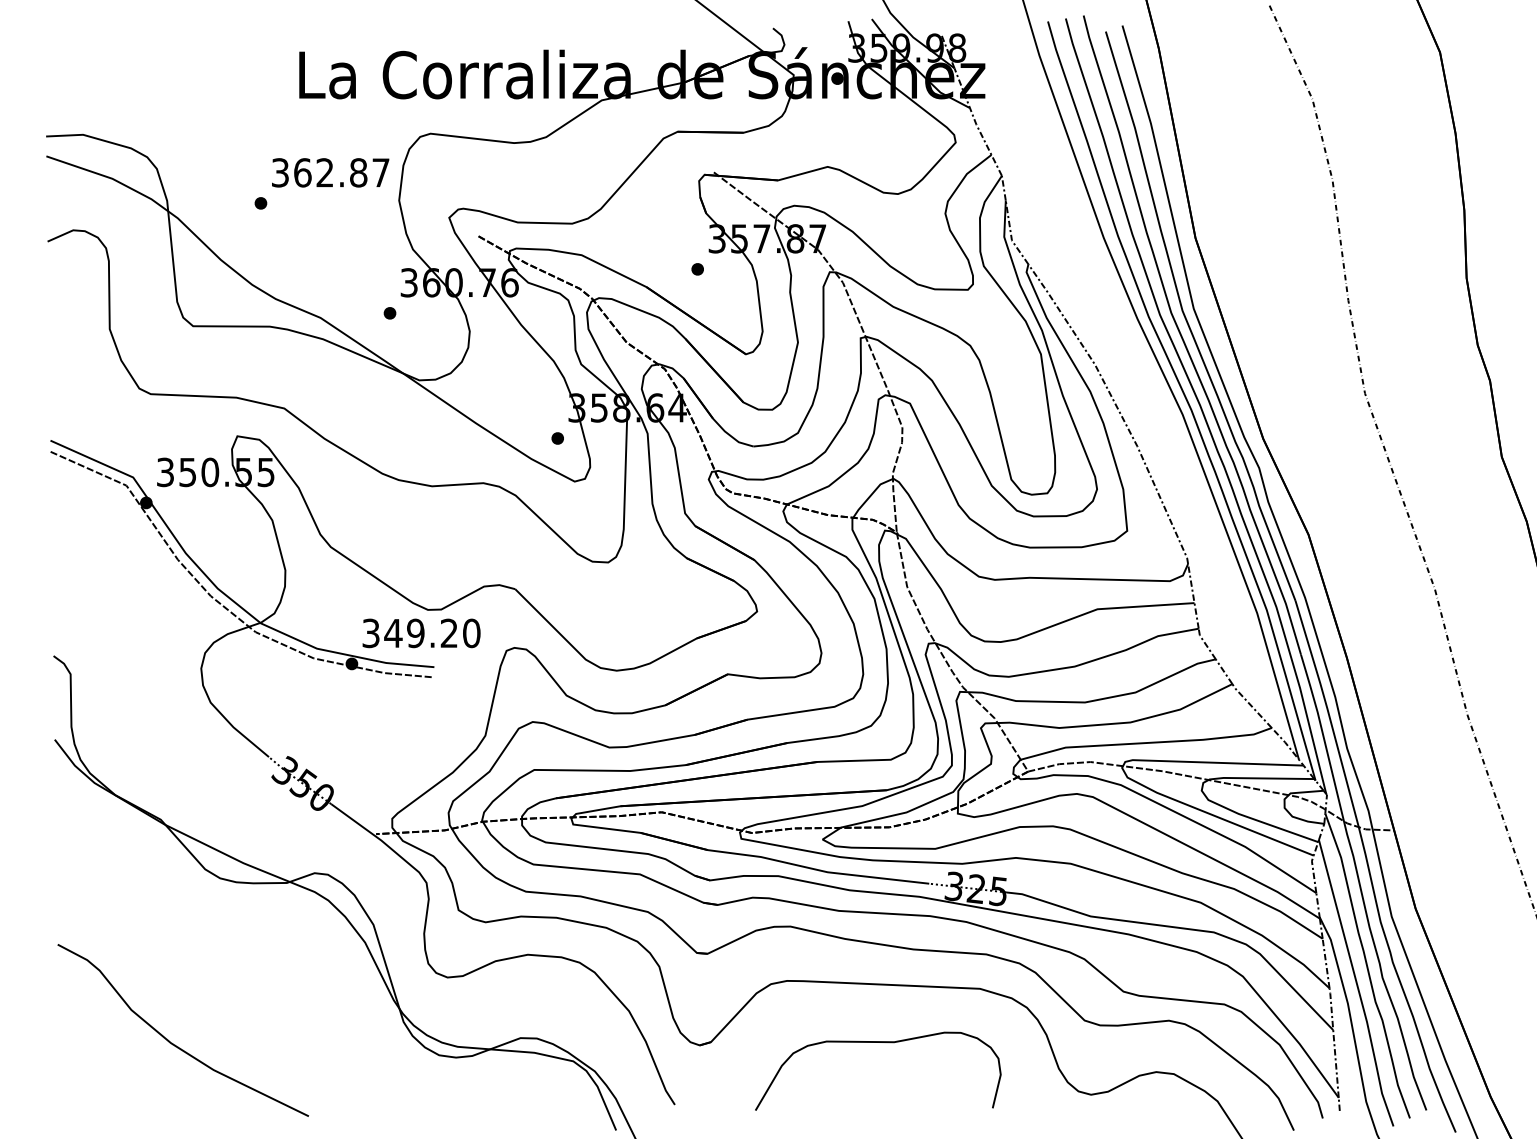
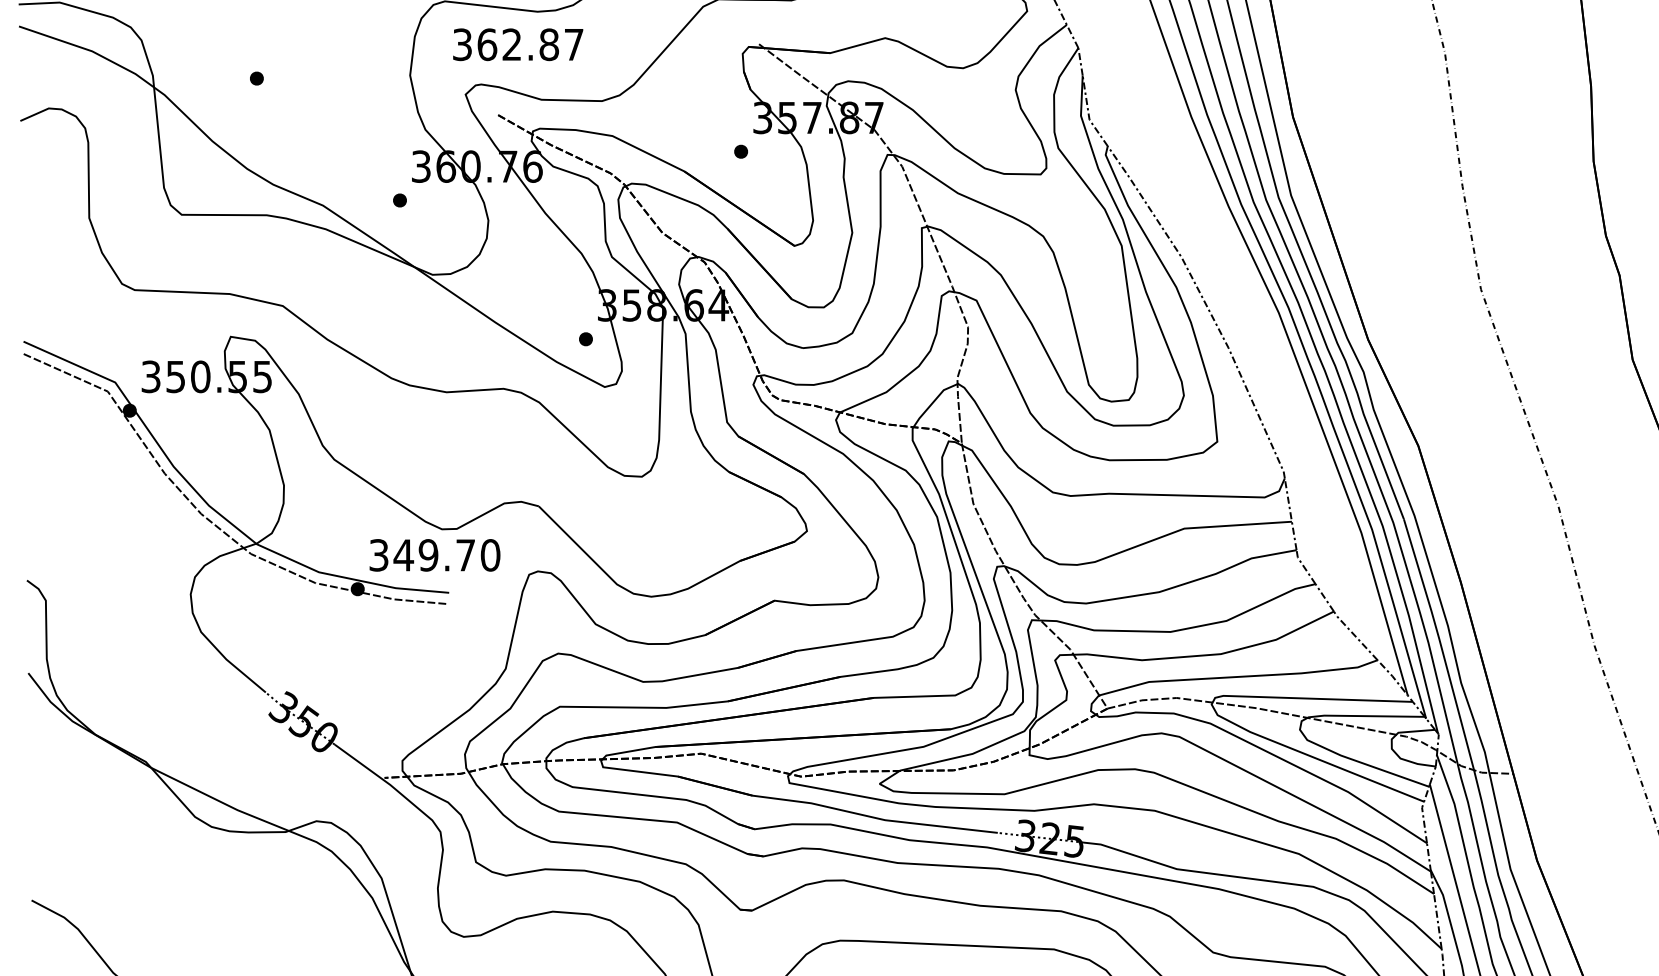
text: (330, 172) -> (518, 44), moved
text: (448, 632) -> (464, 554), 349.20 -> 349.70

